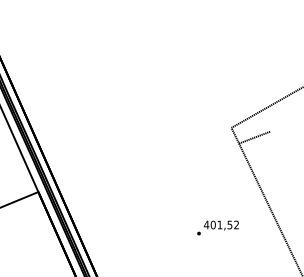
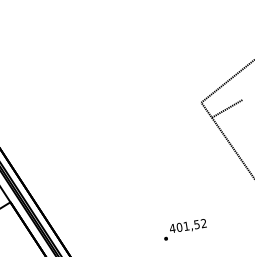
text: (217, 227) -> (184, 229), moved

